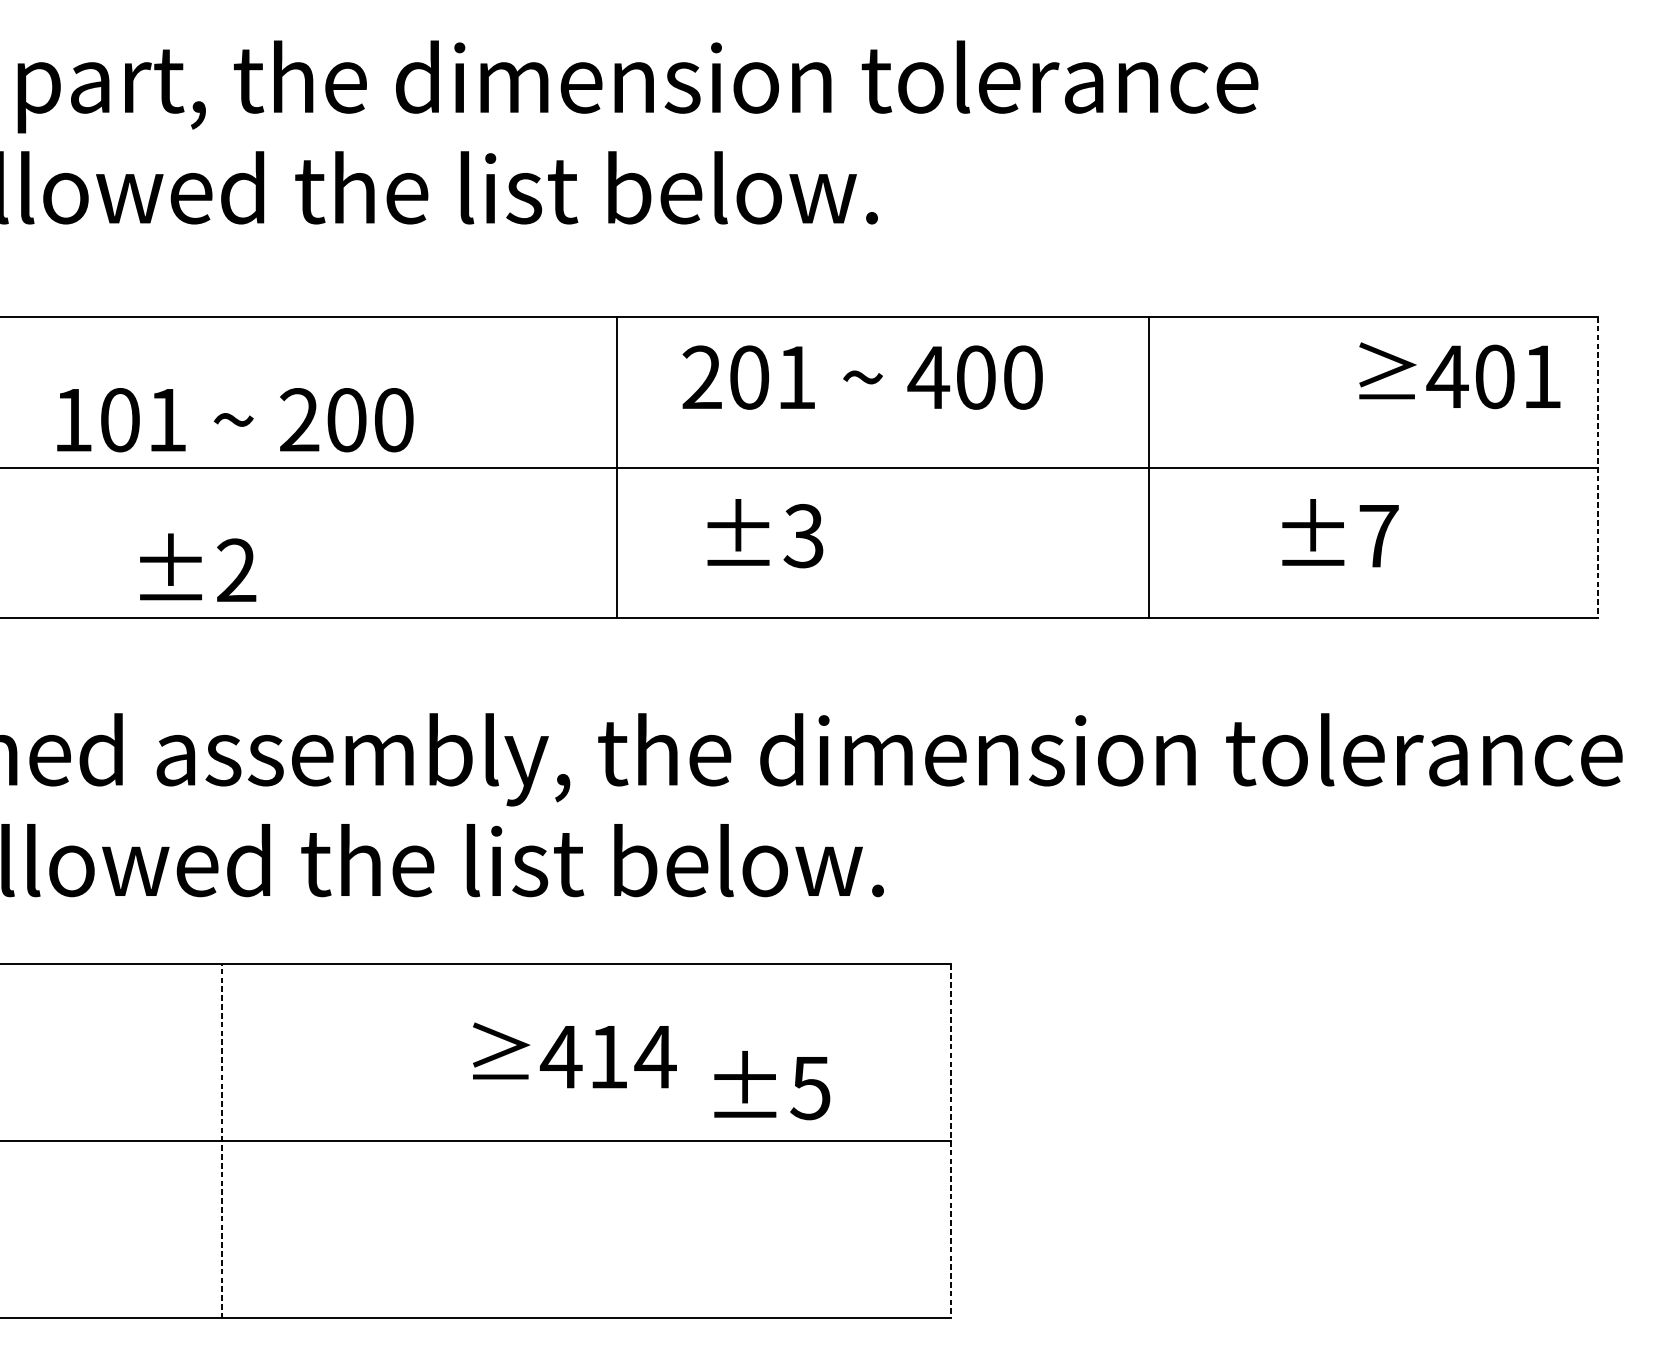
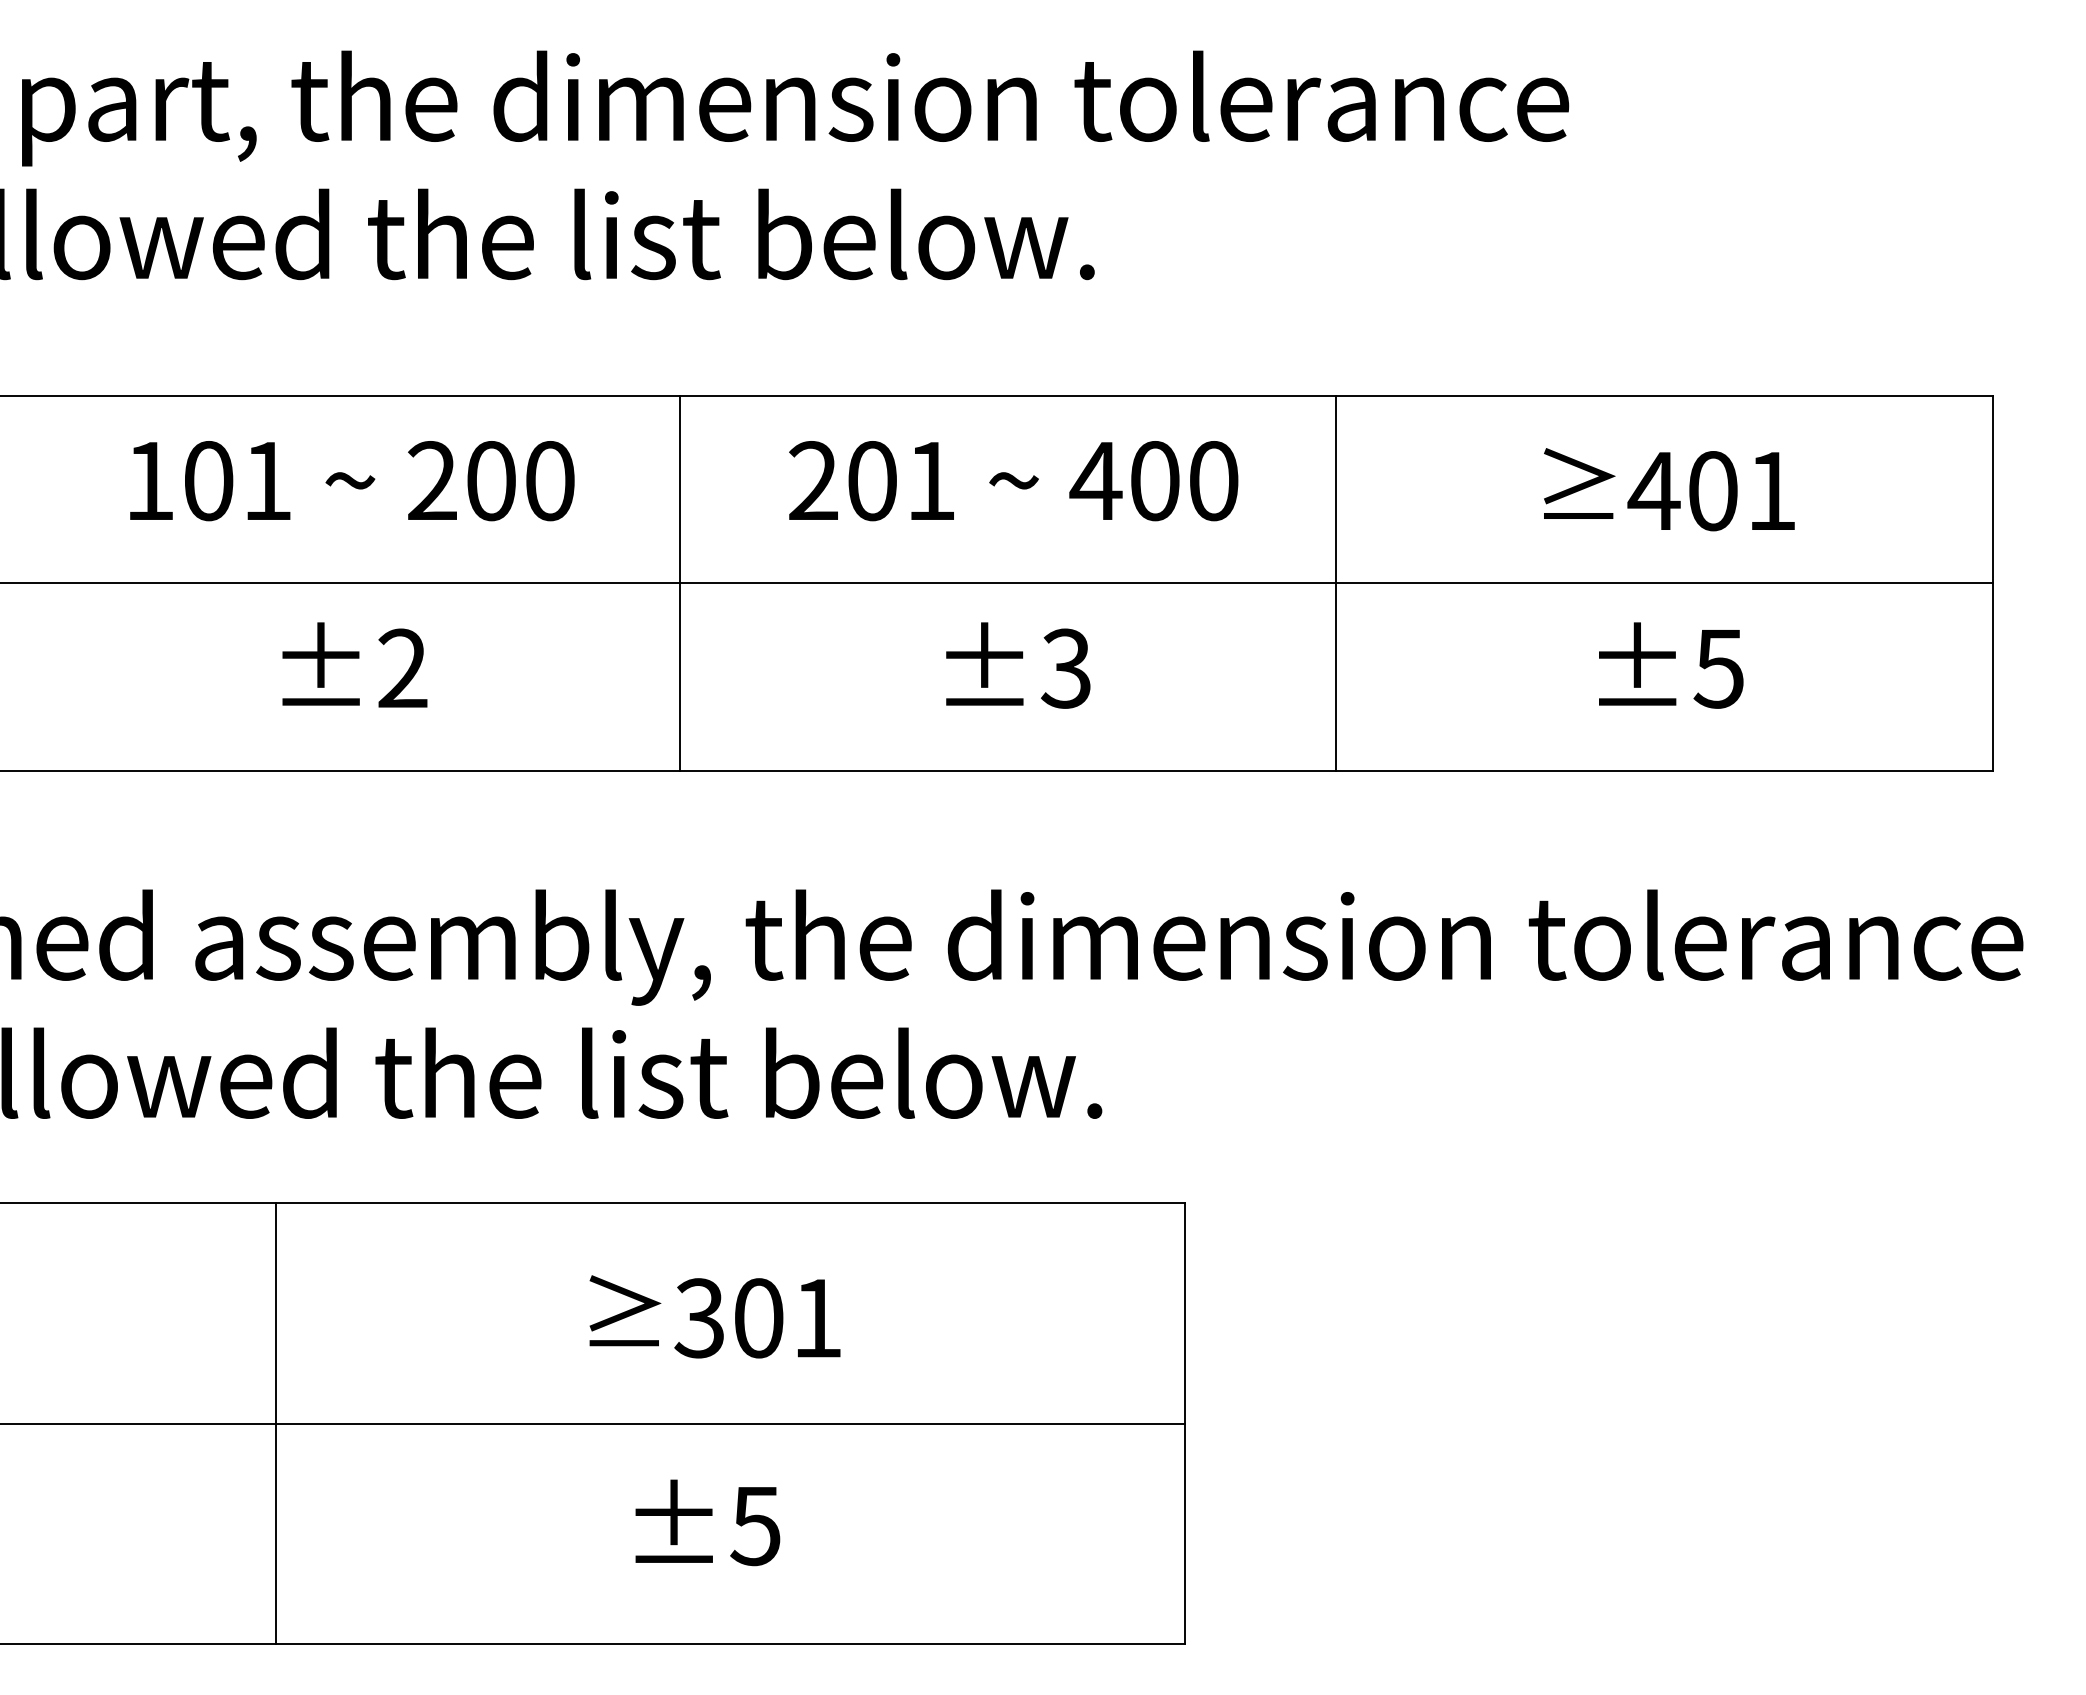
text: (1459, 375) -> (1669, 489), moved
text: (862, 377) -> (1013, 481), moved
text: (235, 420) -> (352, 481), moved
line: (616, 466) -> (679, 582), moved
line: (1149, 466) -> (1336, 582), moved
line: (1597, 467) -> (1992, 583), dashed -> solid
text: (765, 533) -> (1018, 665), moved
text: (1378, 536) -> (1718, 669), ±7 -> ±5
text: (197, 567) -> (354, 664), moved
text: (608, 1057) -> (758, 1318), 414 -> 301
text: (771, 1085) -> (707, 1522), moved
line: (221, 1141) -> (276, 1423), dashed -> solid
line: (950, 1141) -> (1185, 1423), dashed -> solid

